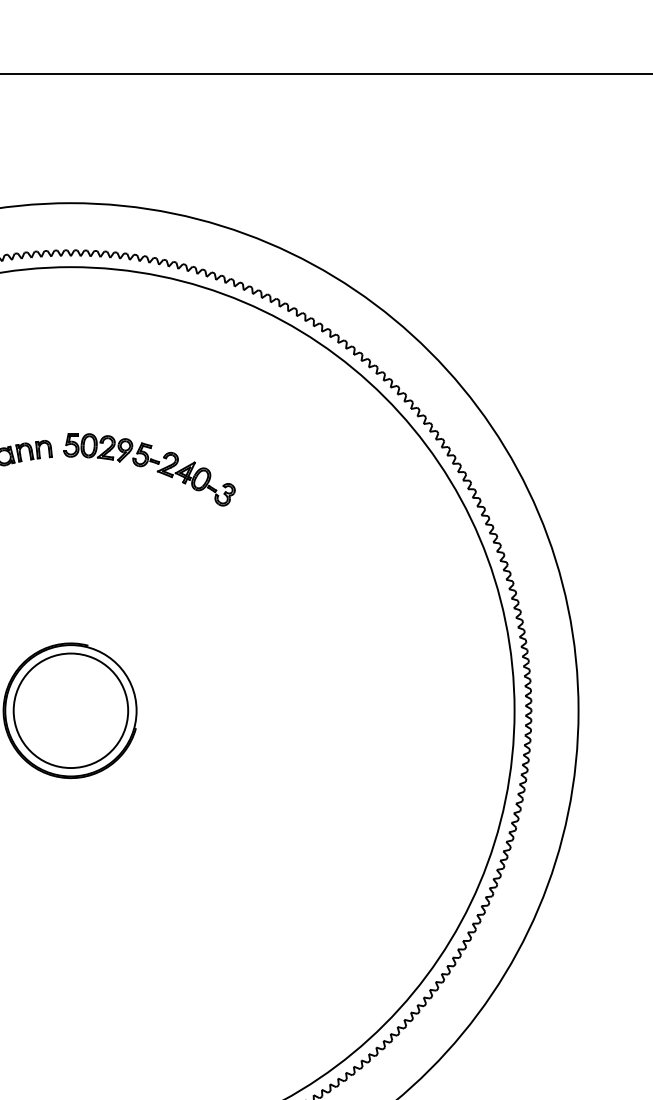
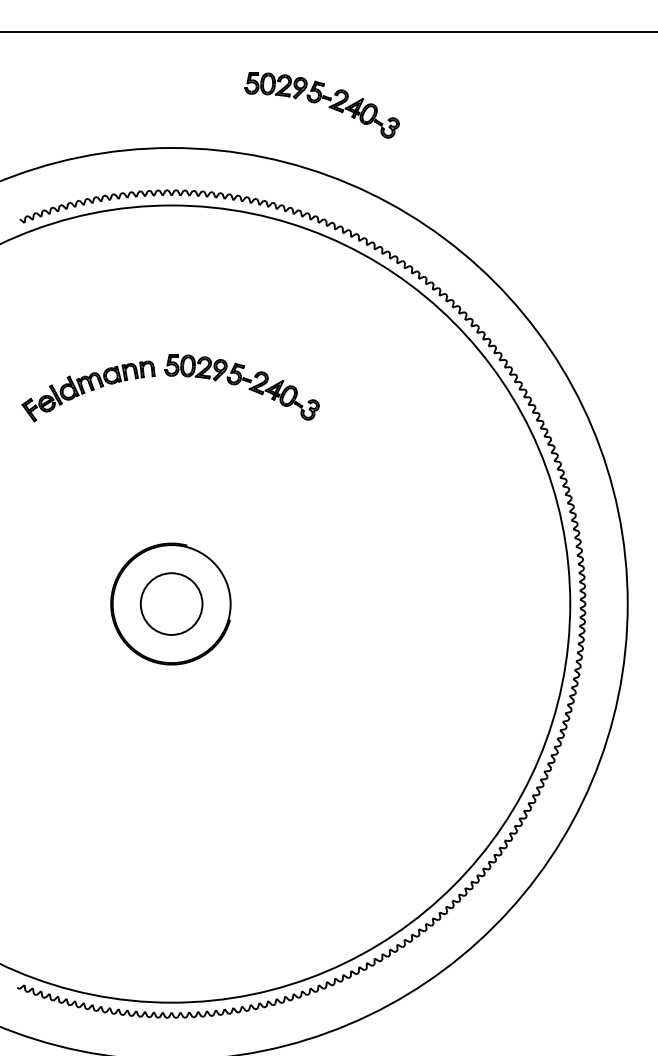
part: (237, 155) -> (321, 105), added
circle: (70, 710) -> (171, 603), size x0.6

